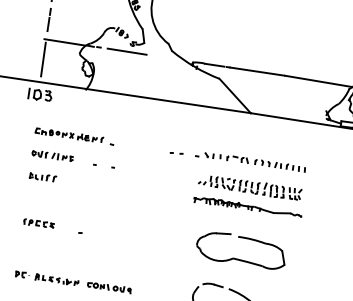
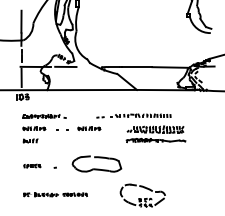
line: (153, 170) -> (89, 128), added
part: (248, 196) -> (155, 134), moved
part: (240, 248) -> (96, 163), moved

